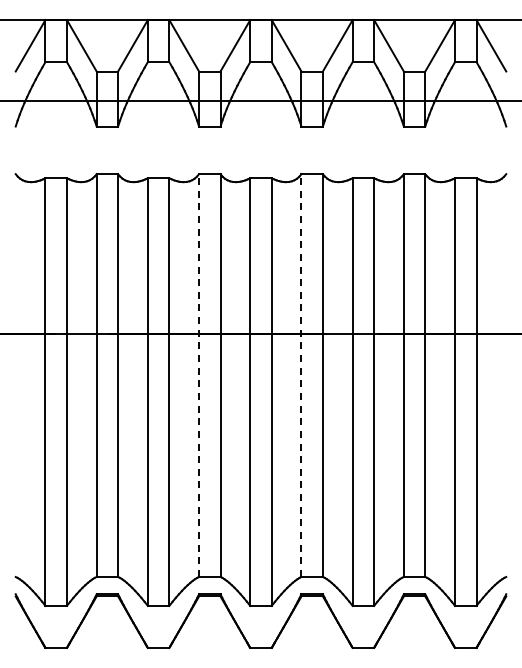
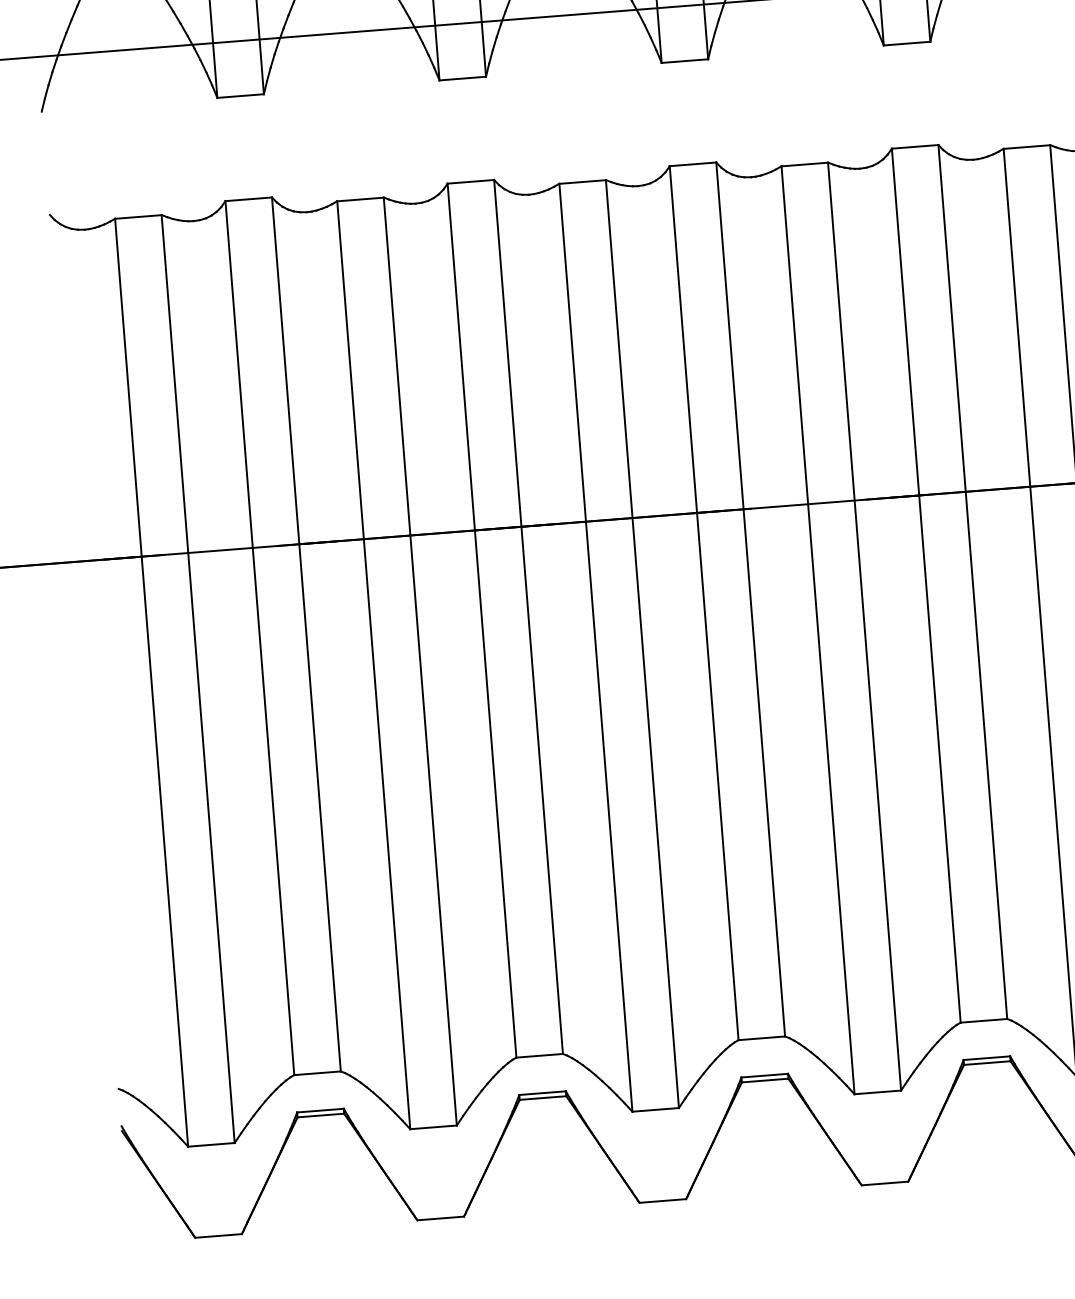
line: (199, 375) -> (482, 620), dashed -> solid
line: (301, 375) -> (704, 603), dashed -> solid

